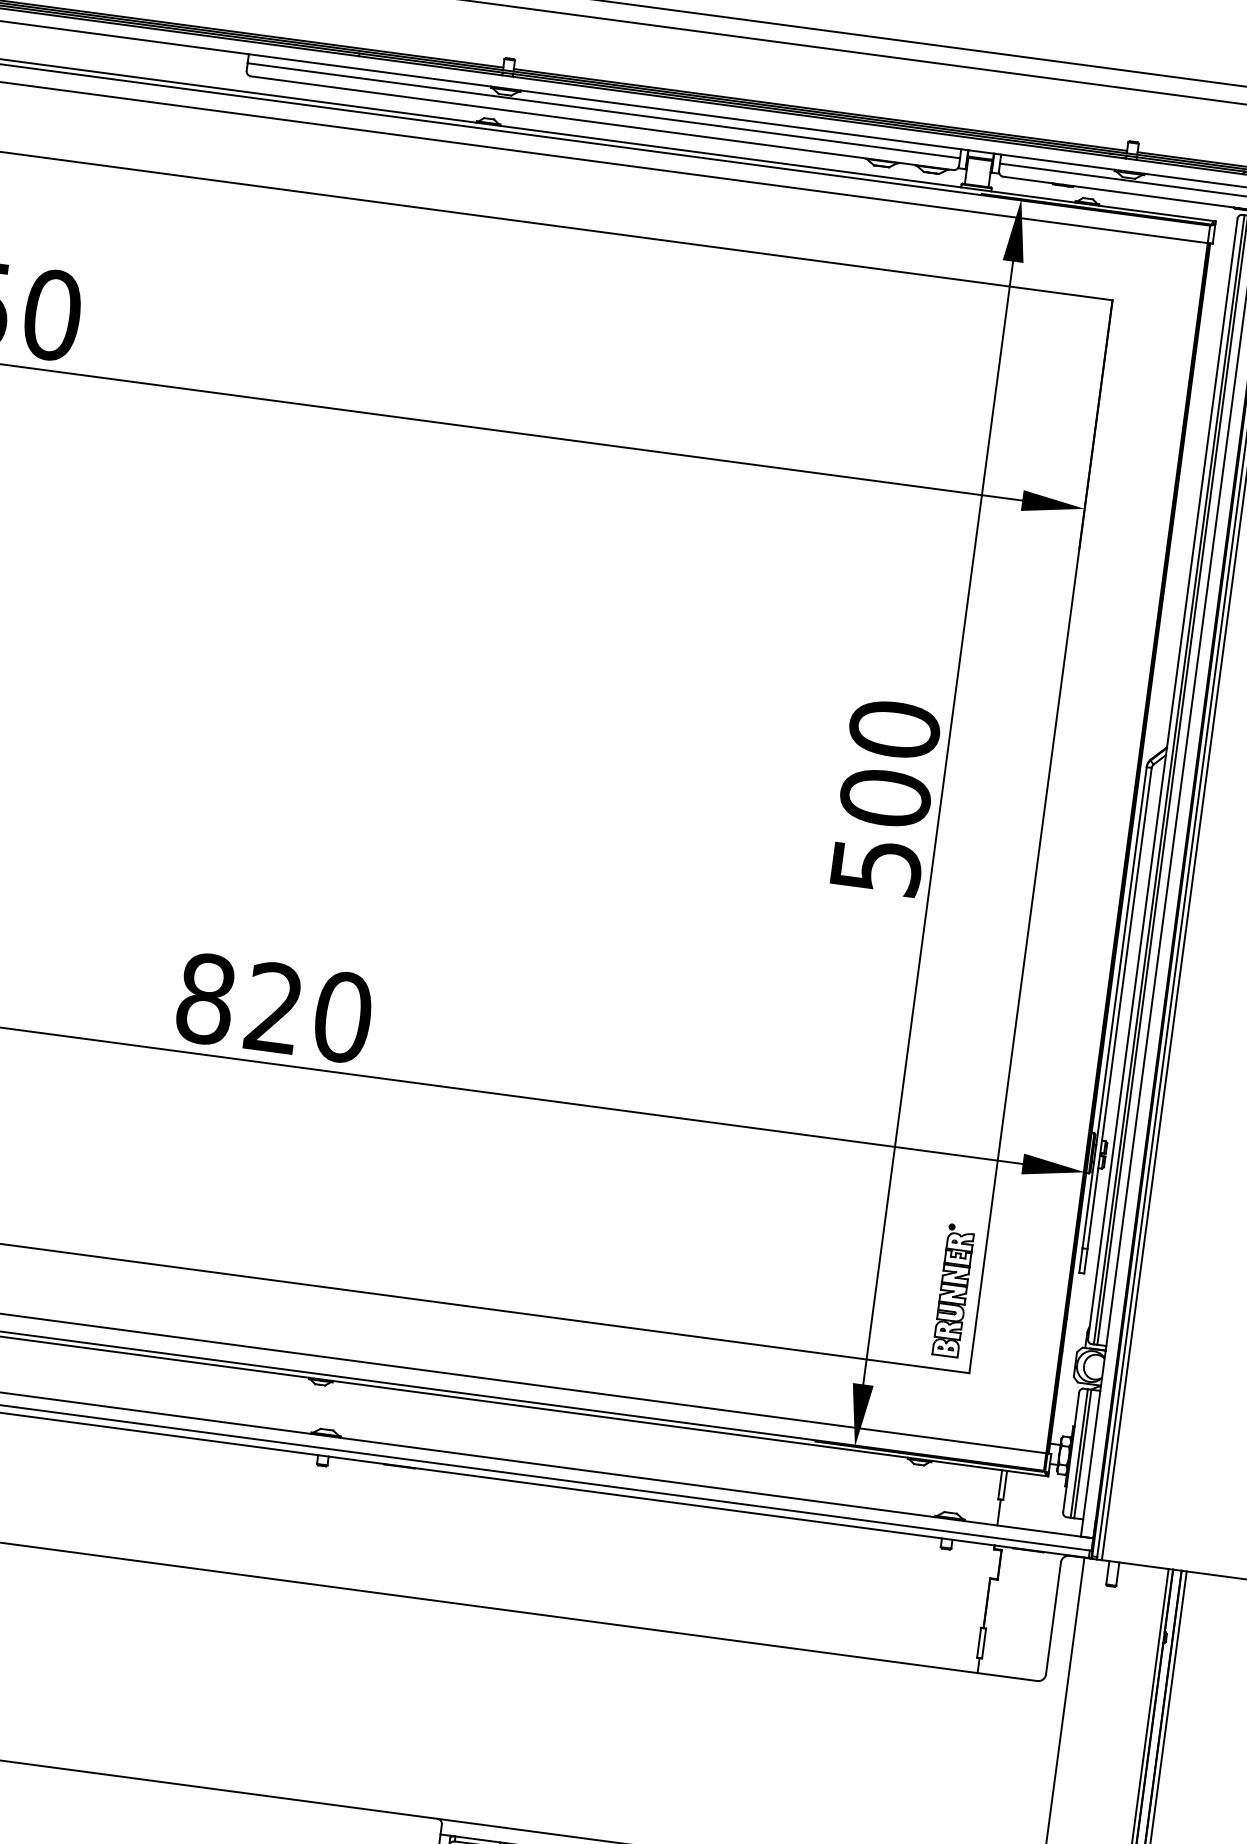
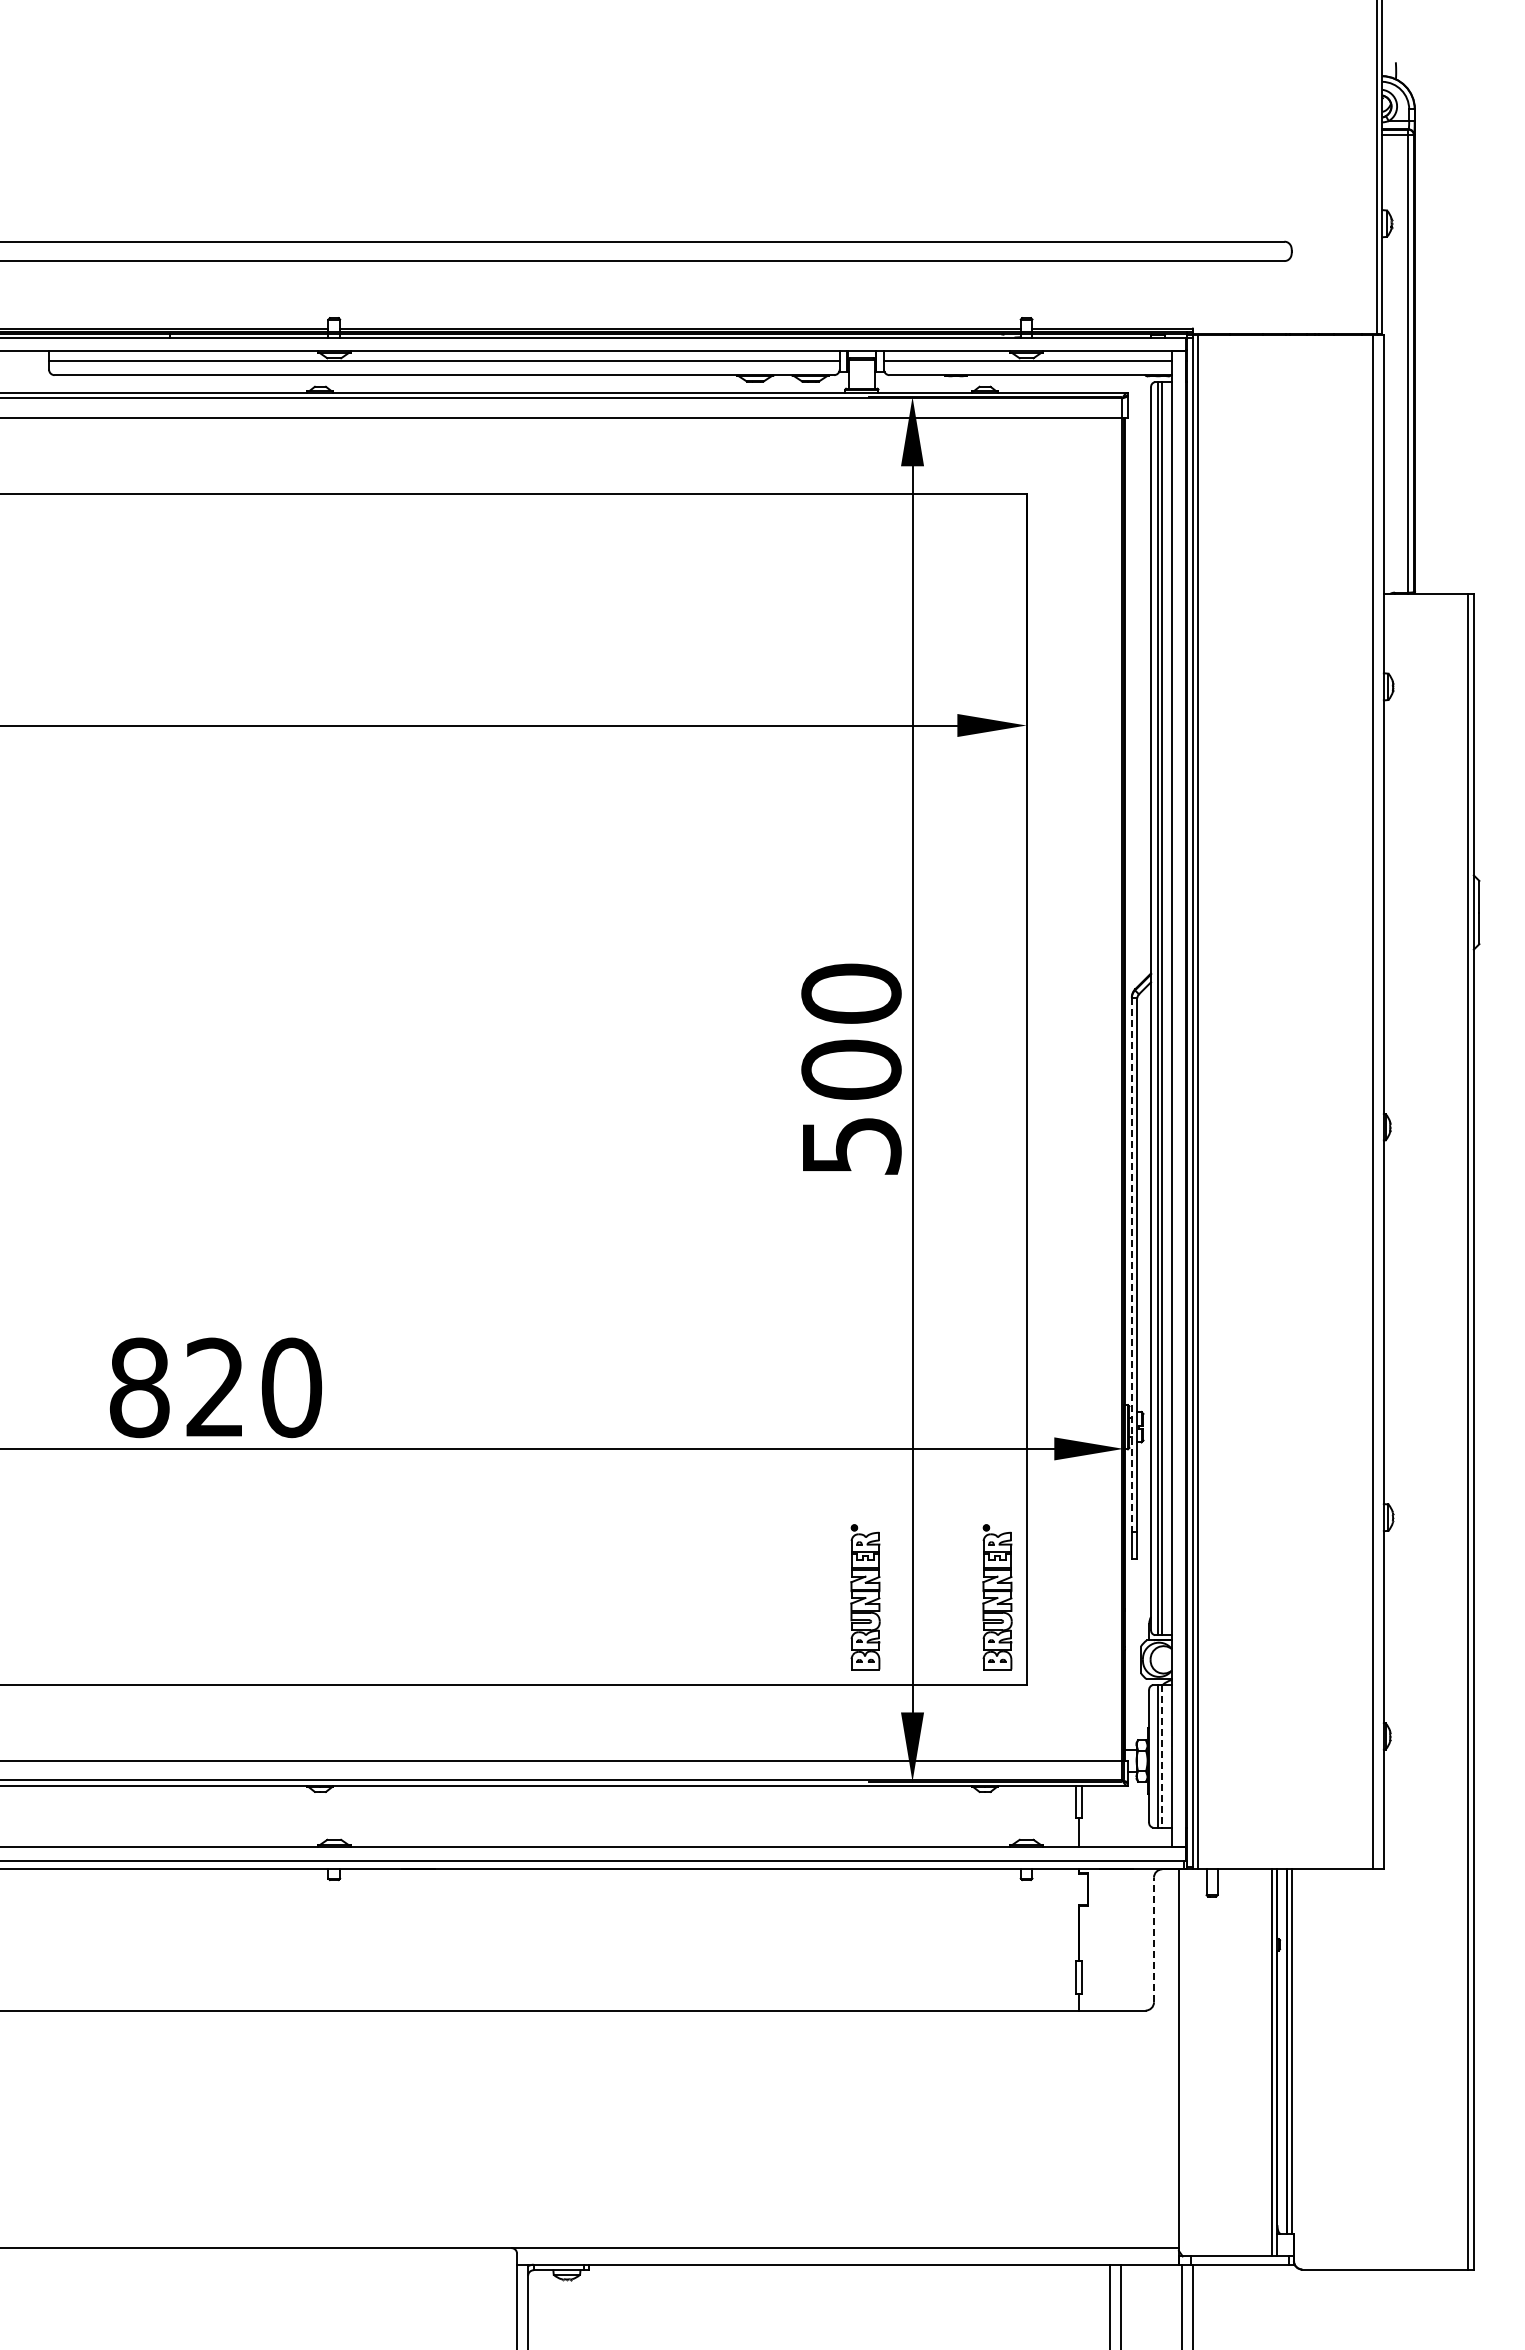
line: (1114, 1008) -> (1131, 1265), solid -> dashed
part: (834, 1275) -> (865, 1597), added
line: (1083, 1454) -> (1162, 1756), solid -> dashed
line: (1053, 1618) -> (1154, 1939), solid -> dashed

